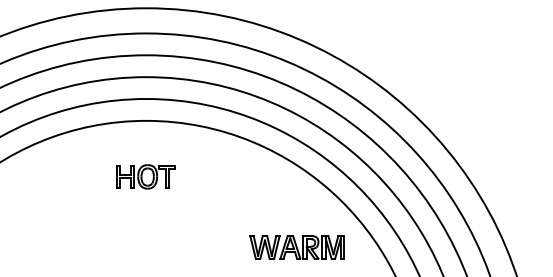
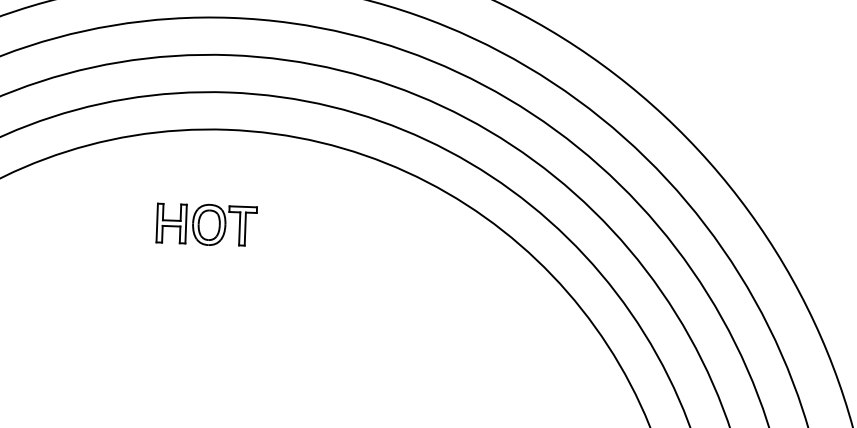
part: (145, 176) -> (205, 224), moved
part: (296, 247) -> (475, 355), removed

